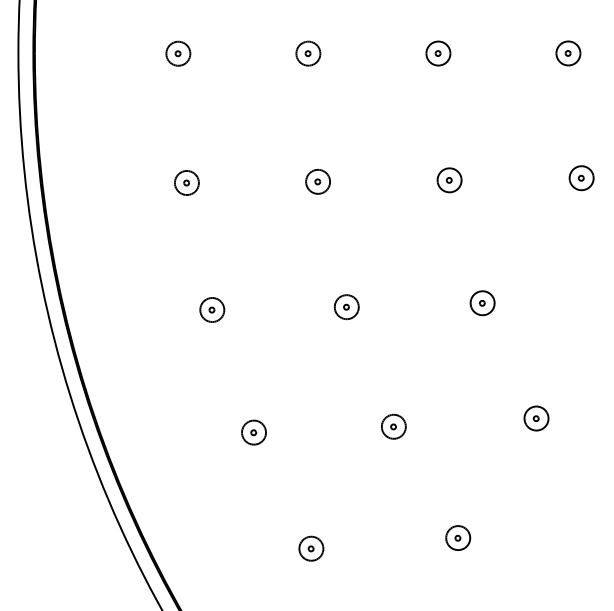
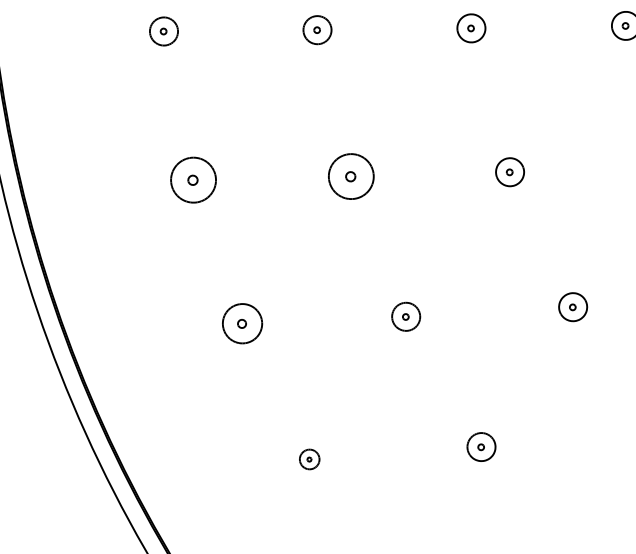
part: (346, 307) -> (350, 177), size x1.6
part: (212, 309) -> (193, 179), size x1.6
part: (253, 432) -> (241, 323), size x1.4
part: (311, 548) -> (309, 459), size x0.7

